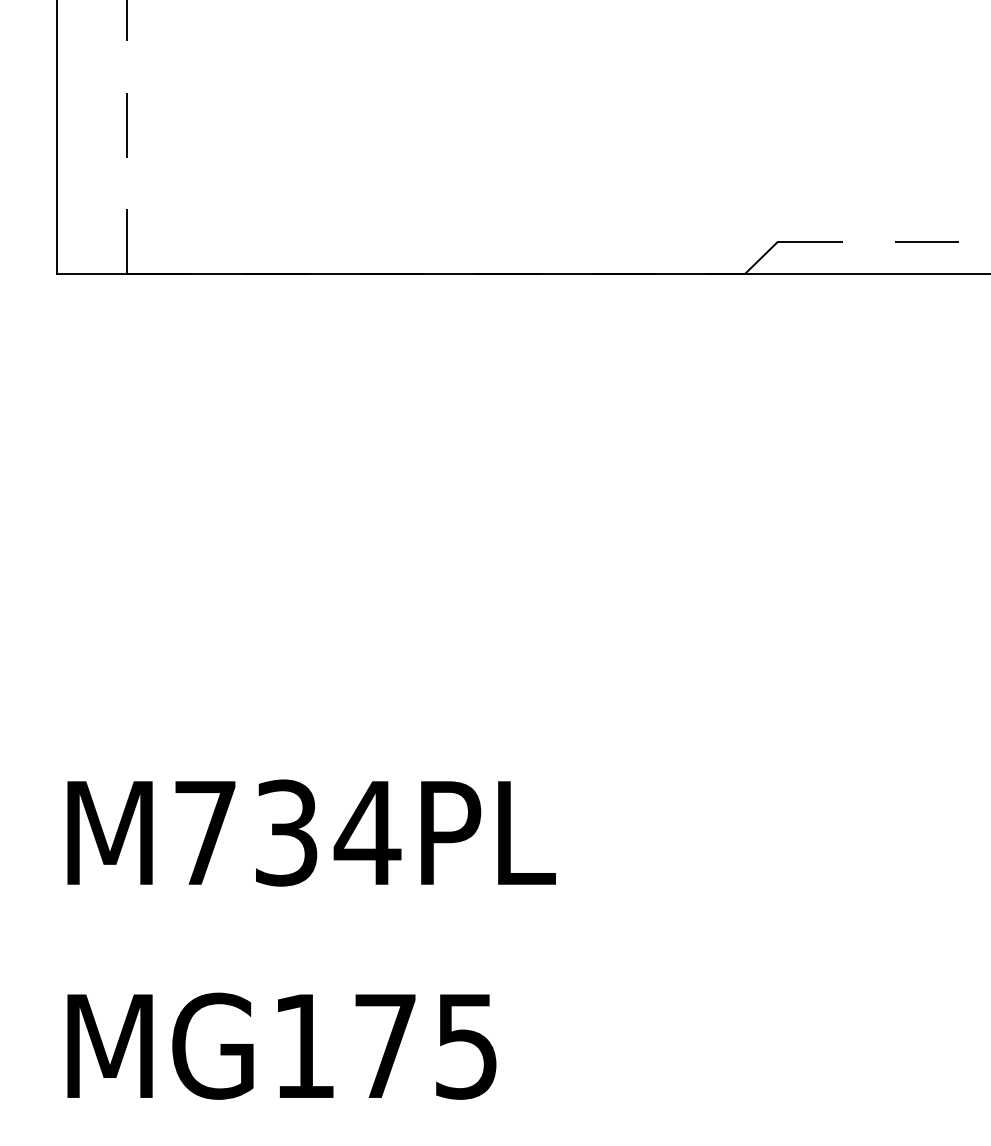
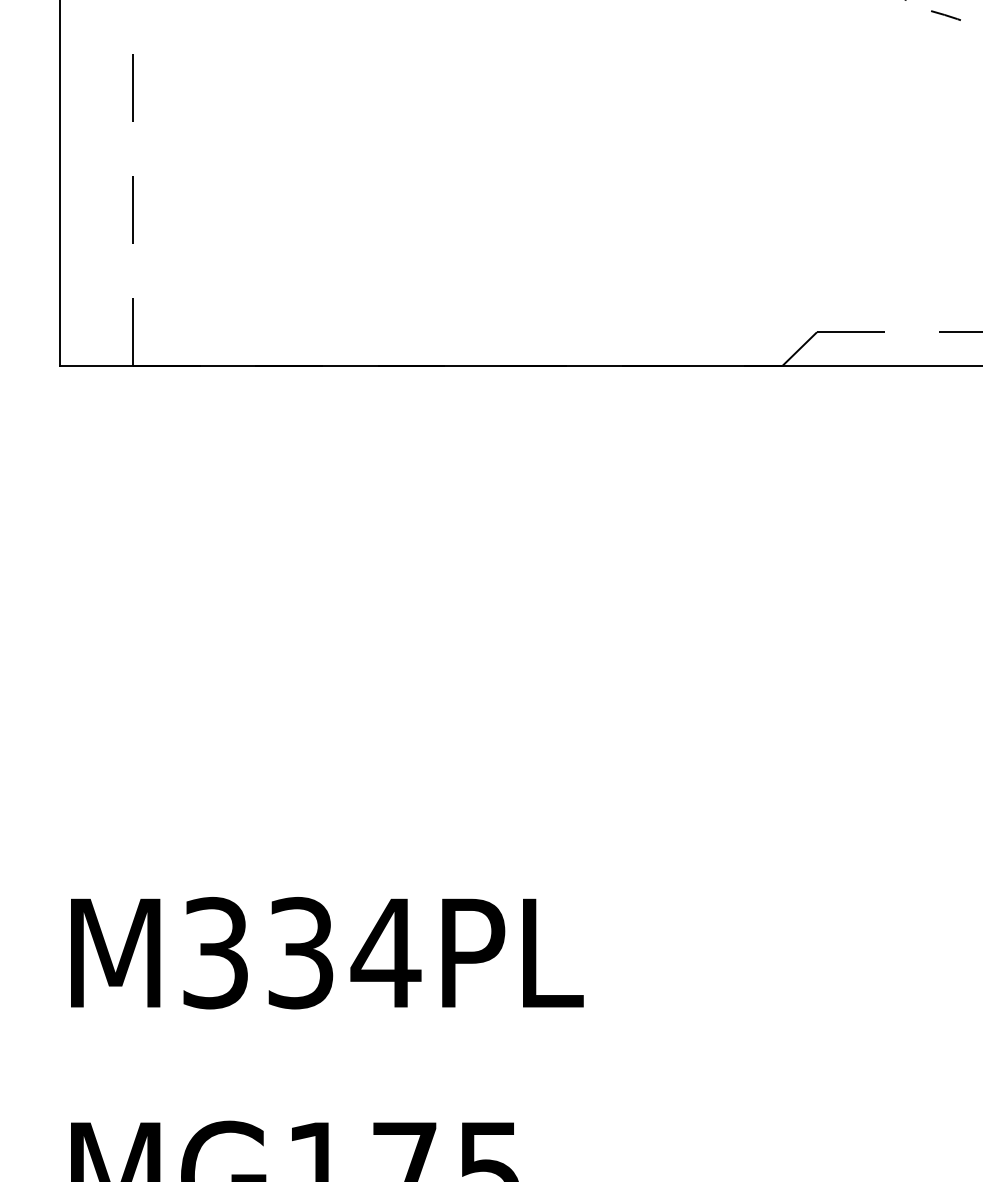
text: (204, 832) -> (214, 952), M734PL -> M334PL

